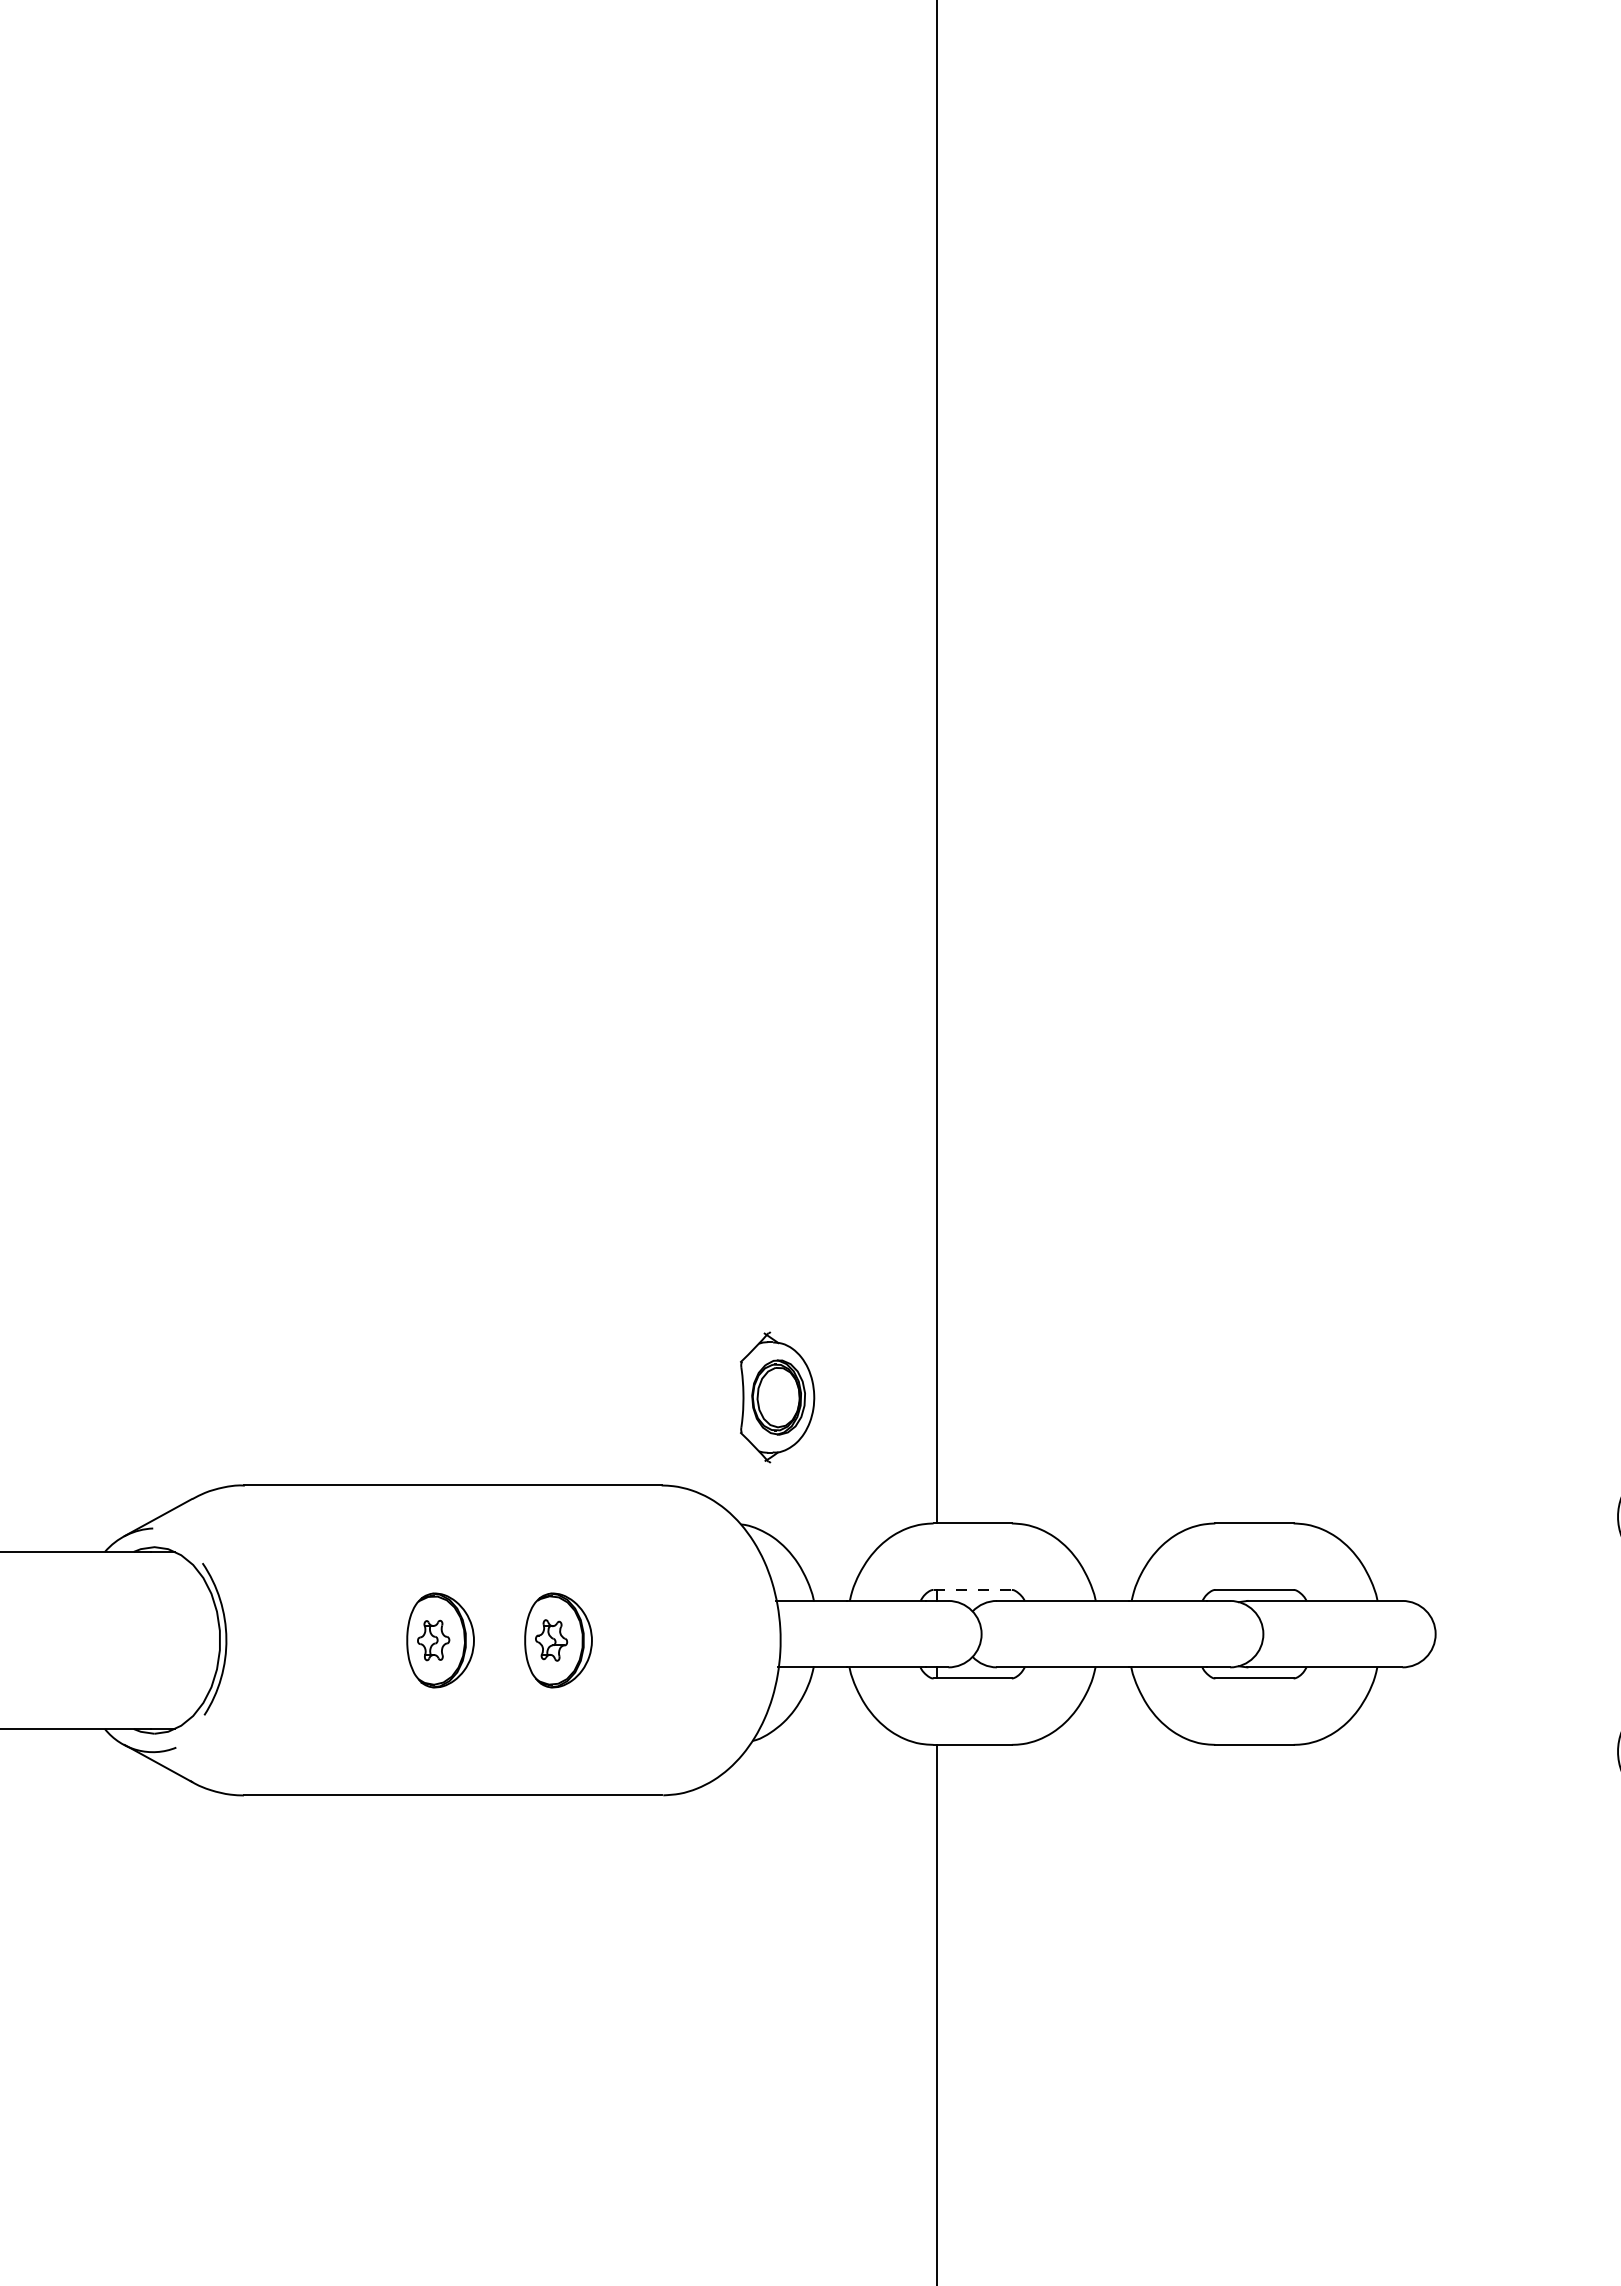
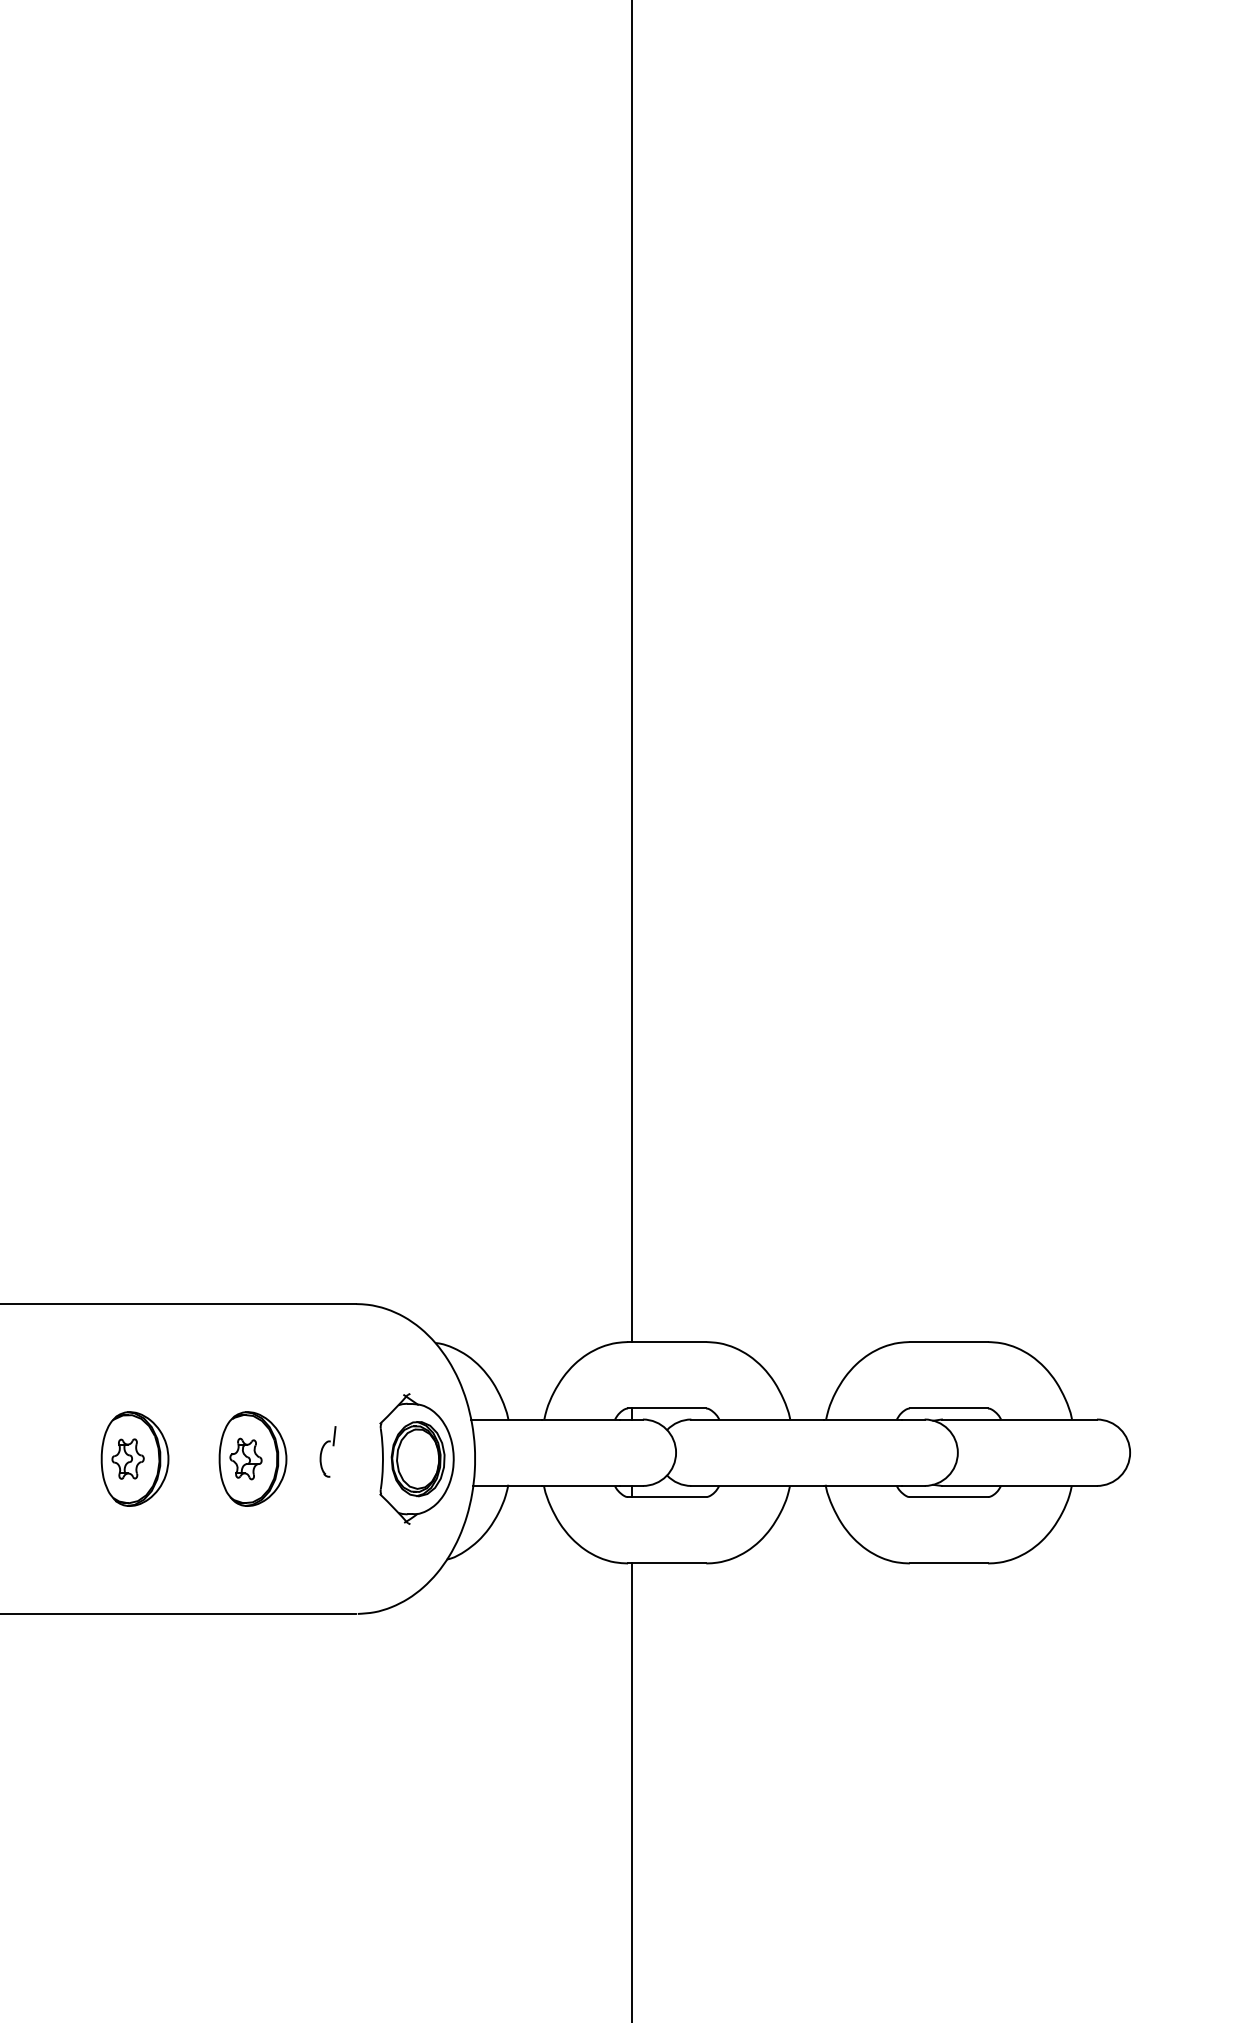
part: (777, 1397) -> (416, 1459), moved
line: (973, 1589) -> (667, 1408), dashed -> solid
part: (633, 1633) -> (327, 1452), added

